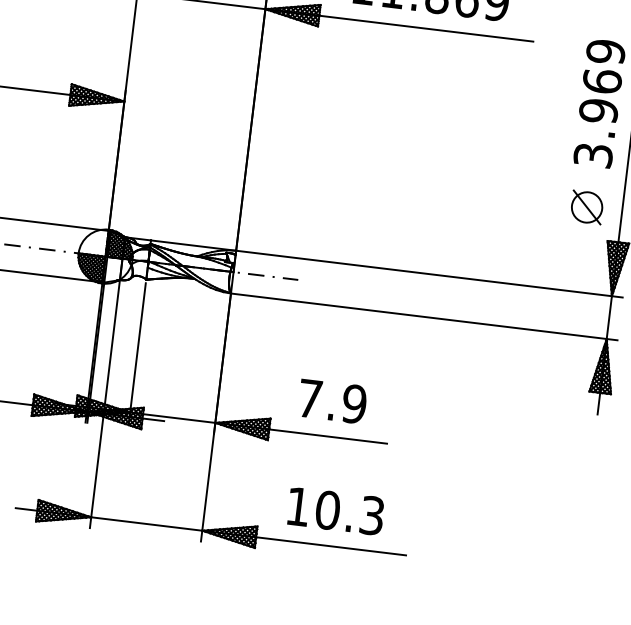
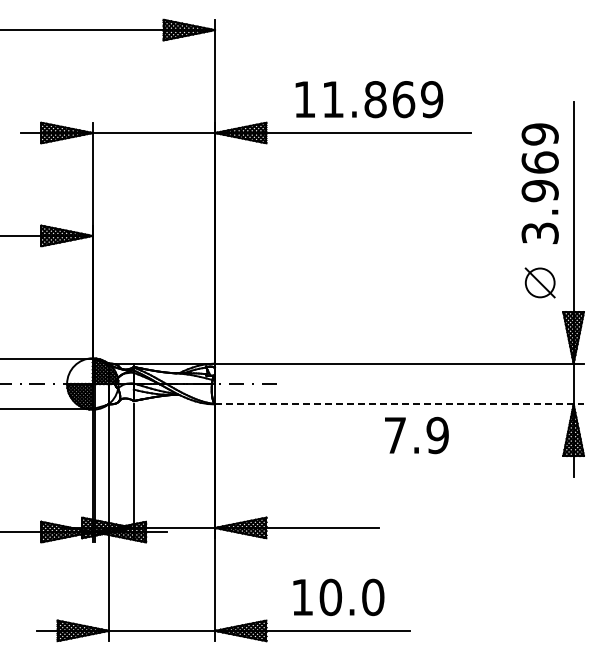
line: (424, 316) -> (399, 404), solid -> dashed
text: (332, 401) -> (416, 435), moved
text: (372, 515) -> (373, 597), 10.3 -> 10.0

